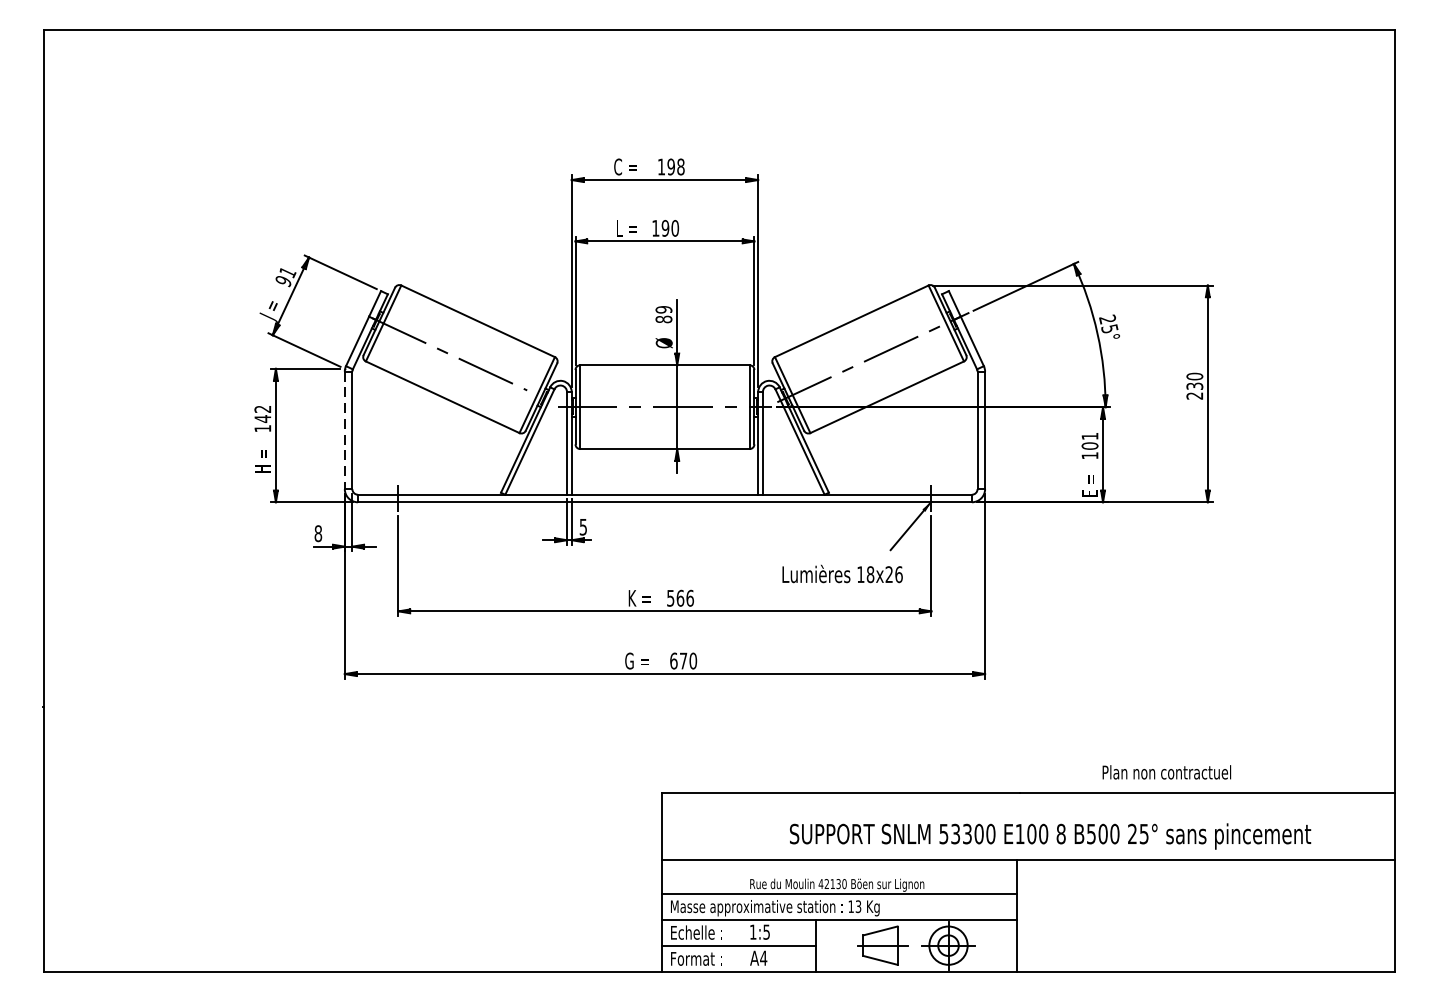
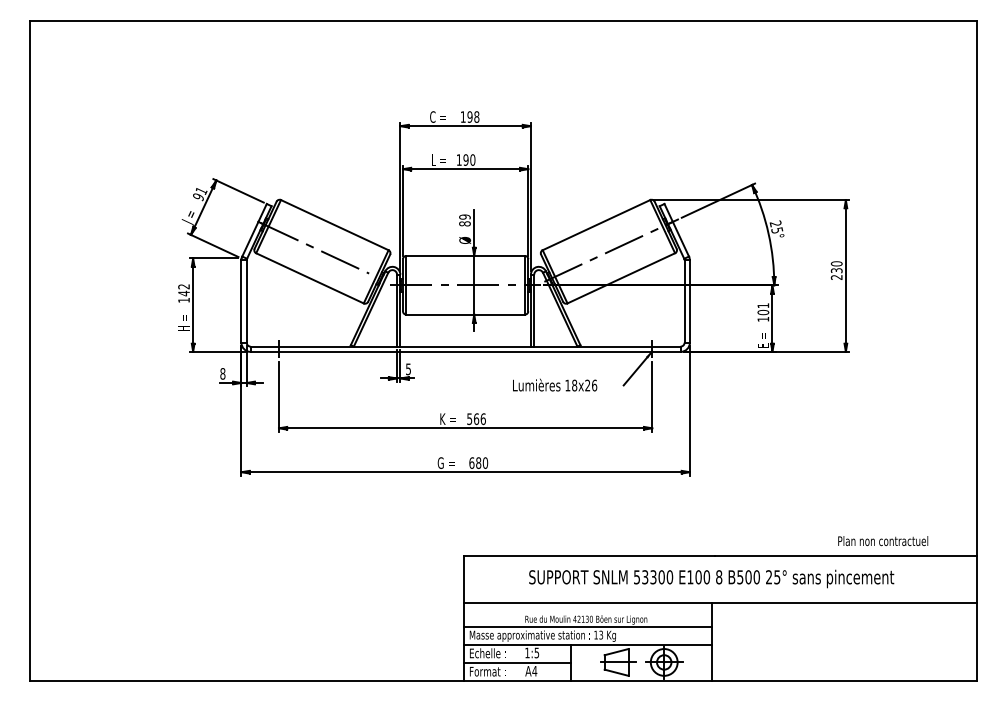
line: (344, 431) -> (241, 302), dashed -> solid
text: (843, 573) -> (555, 384), moved
text: (683, 660) -> (478, 462), 670 -> 680
text: (1167, 772) -> (883, 541), moved
text: (1050, 835) -> (711, 578), moved

